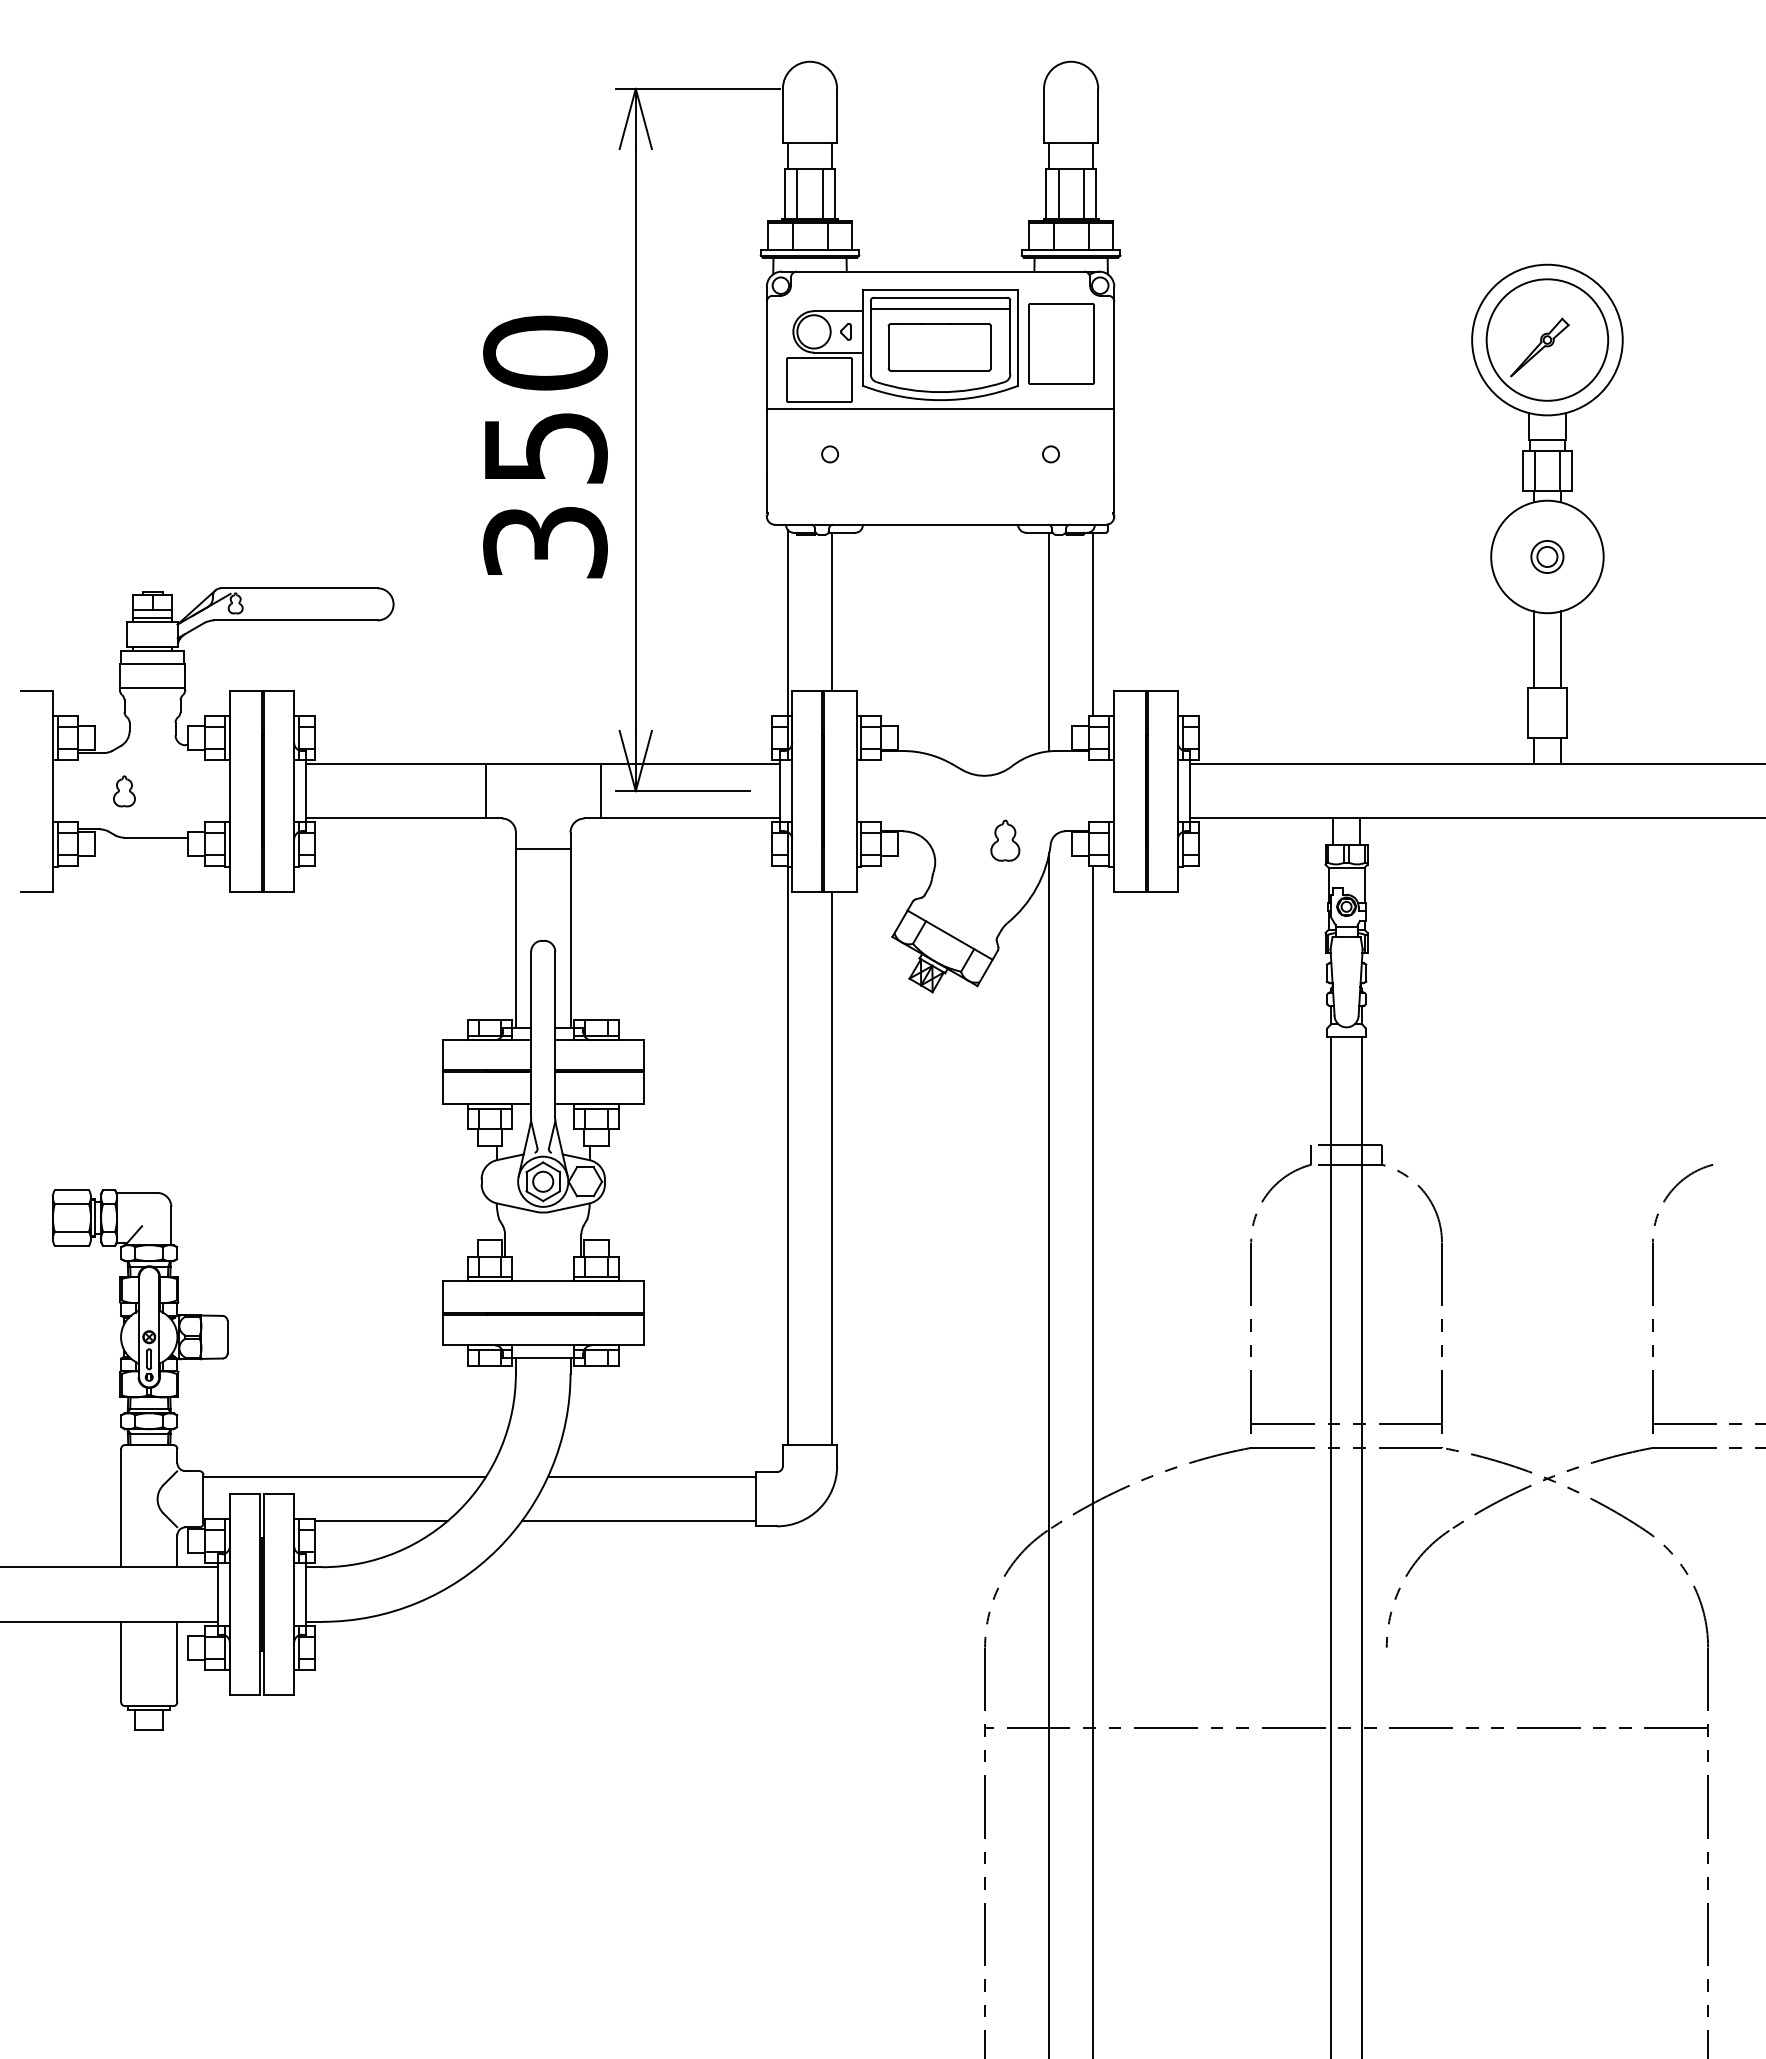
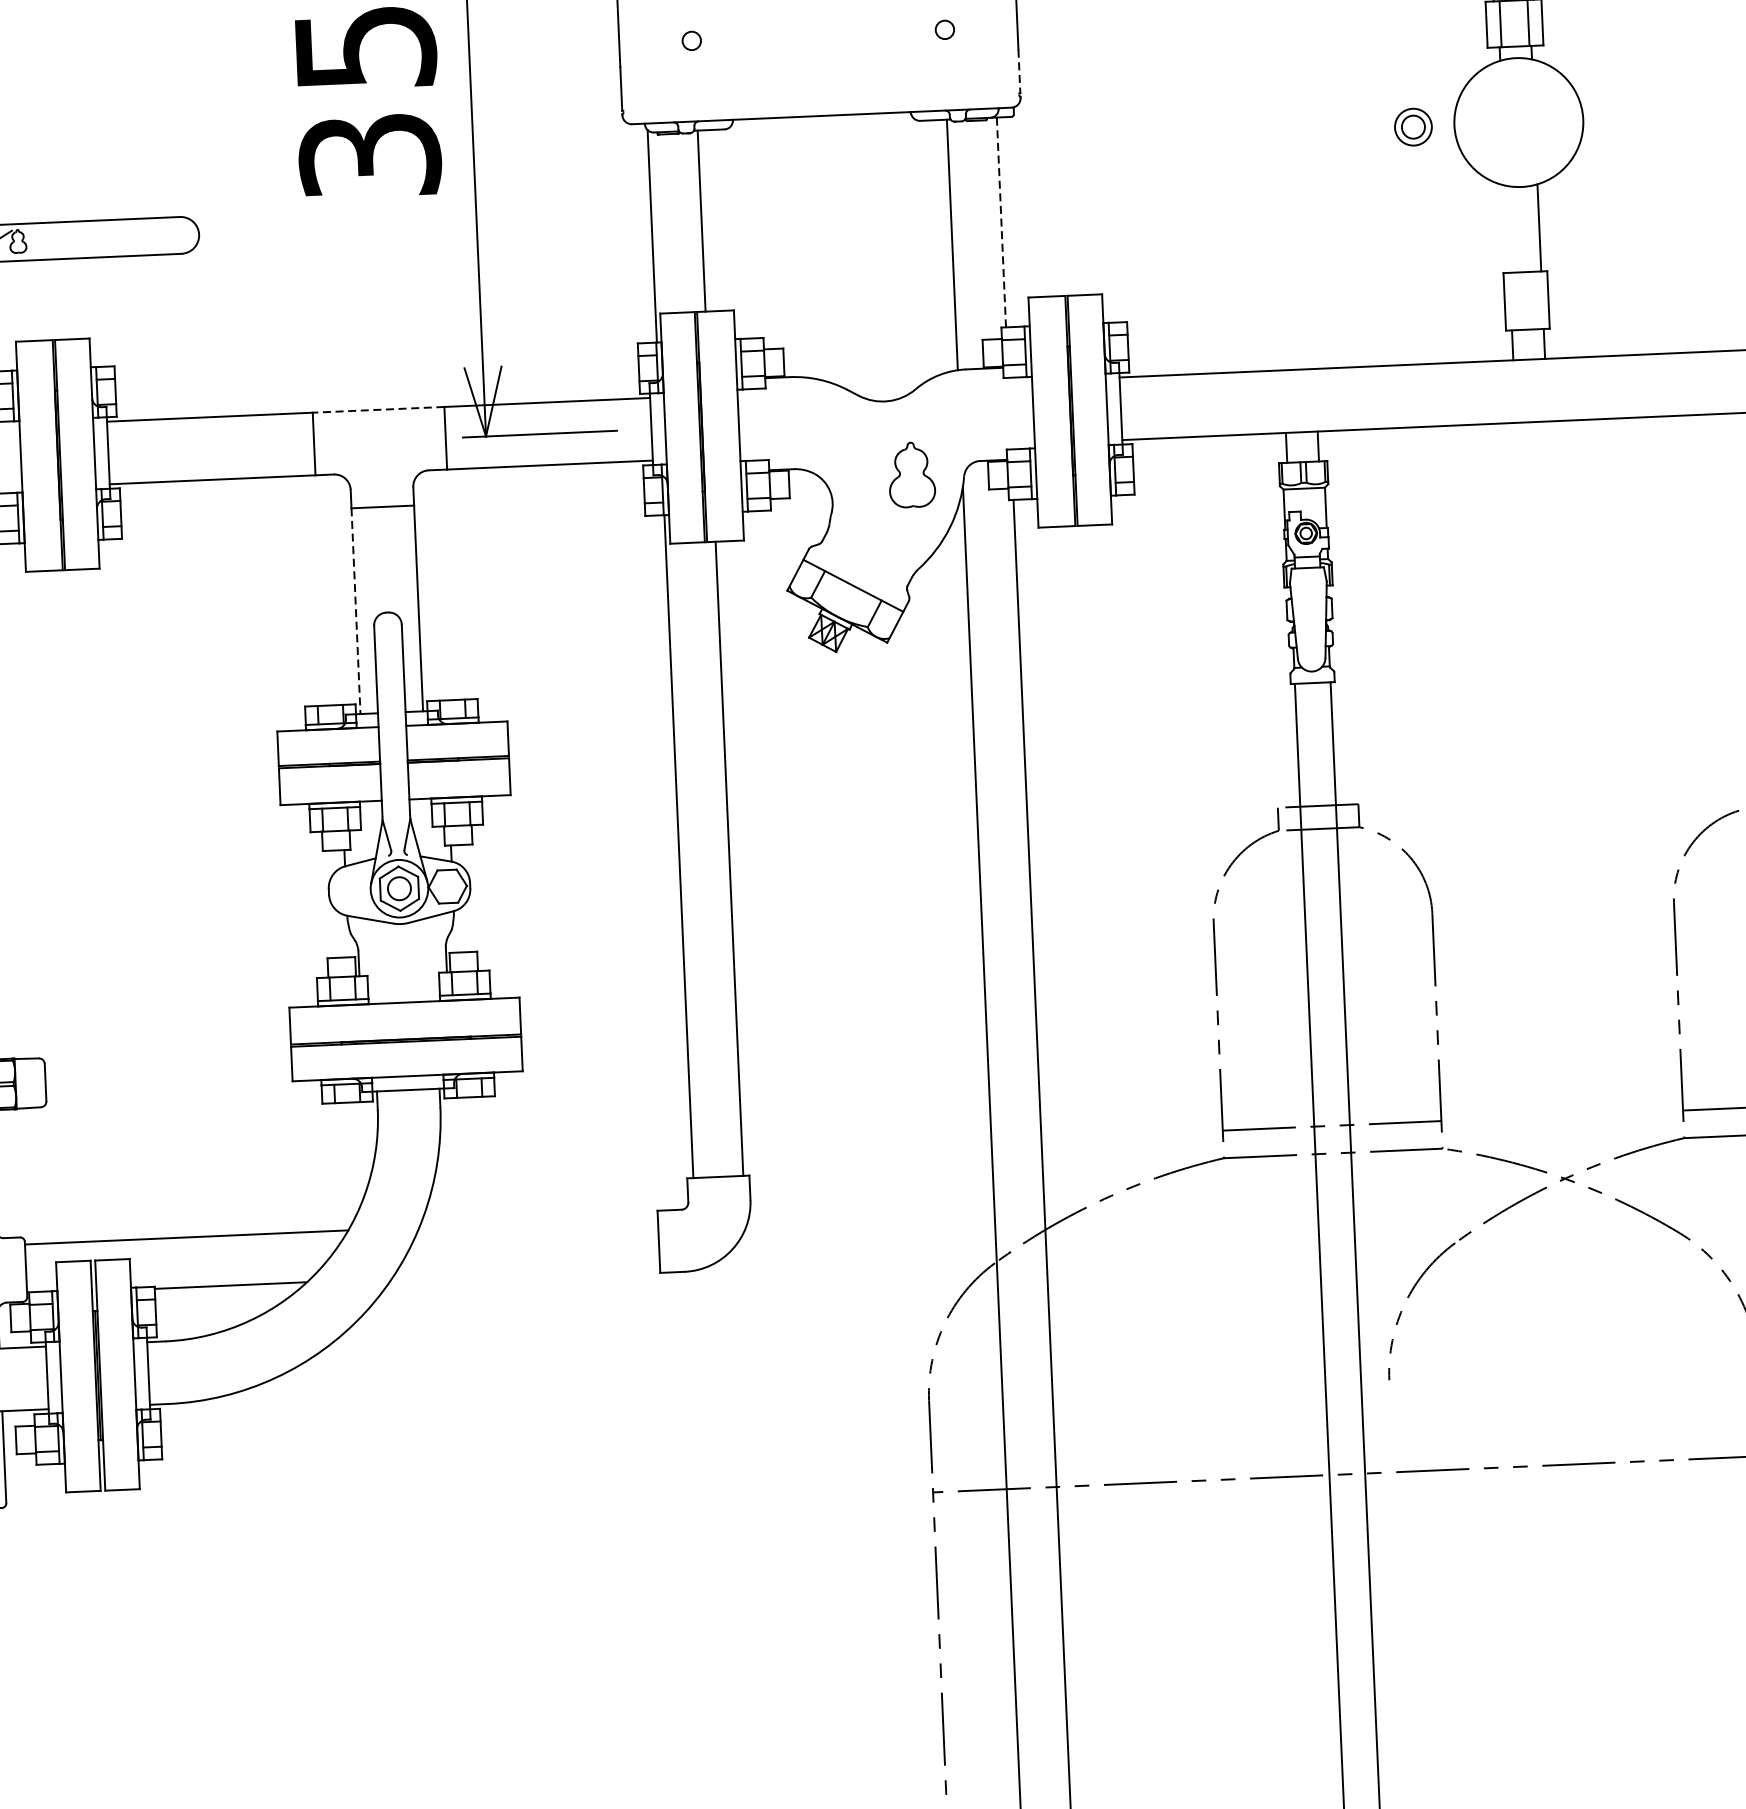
line: (1114, 494) -> (1019, 72), solid -> dashed
part: (1547, 556) -> (1413, 126), moved
line: (1092, 624) -> (1000, 222), solid -> dashed
line: (1533, 649) -> (1507, 229), removed
line: (542, 763) -> (377, 409), solid -> dashed
part: (1005, 840) -> (912, 474), size x1.4
line: (515, 938) -> (355, 611), solid -> dashed
line: (651, 1477) -> (538, 1222), removed
line: (638, 1521) -> (525, 1273), removed

